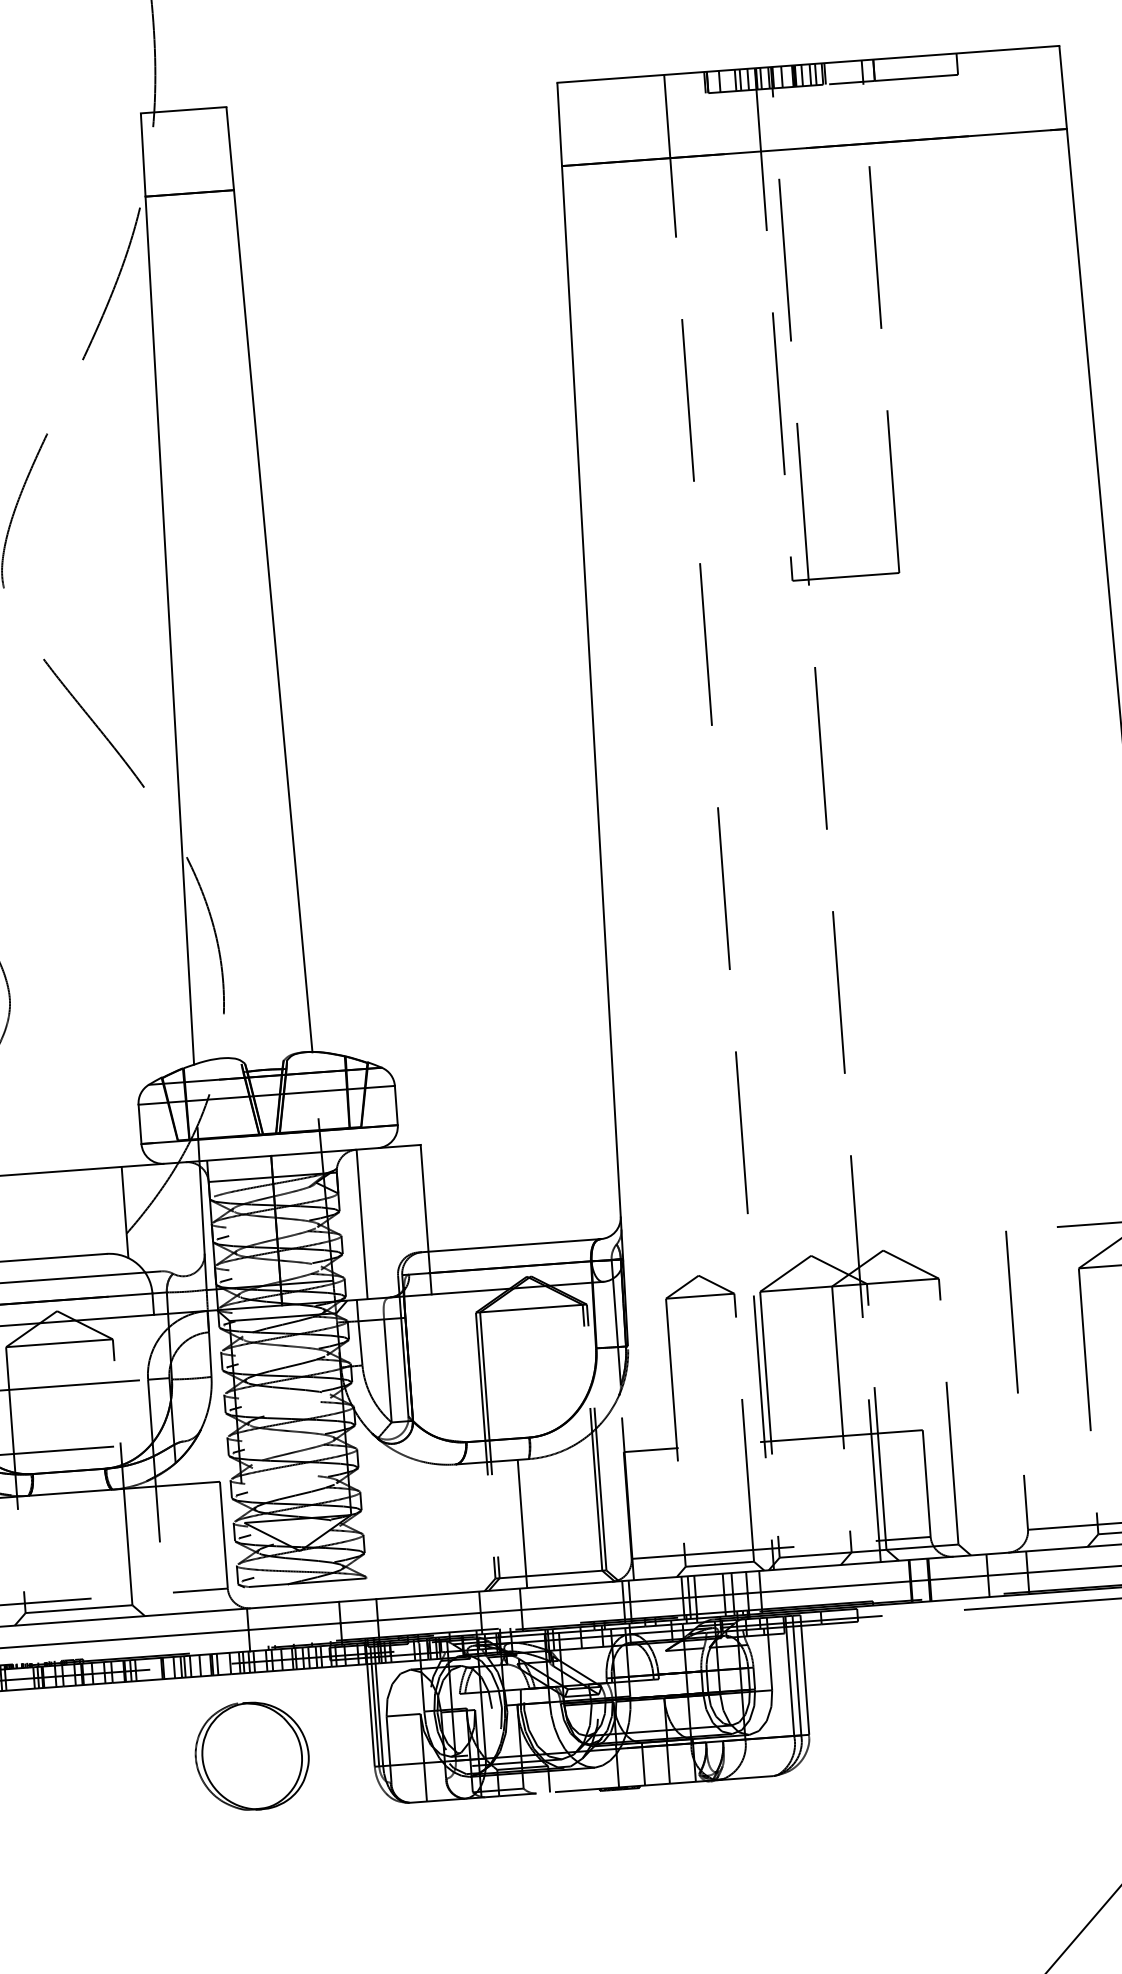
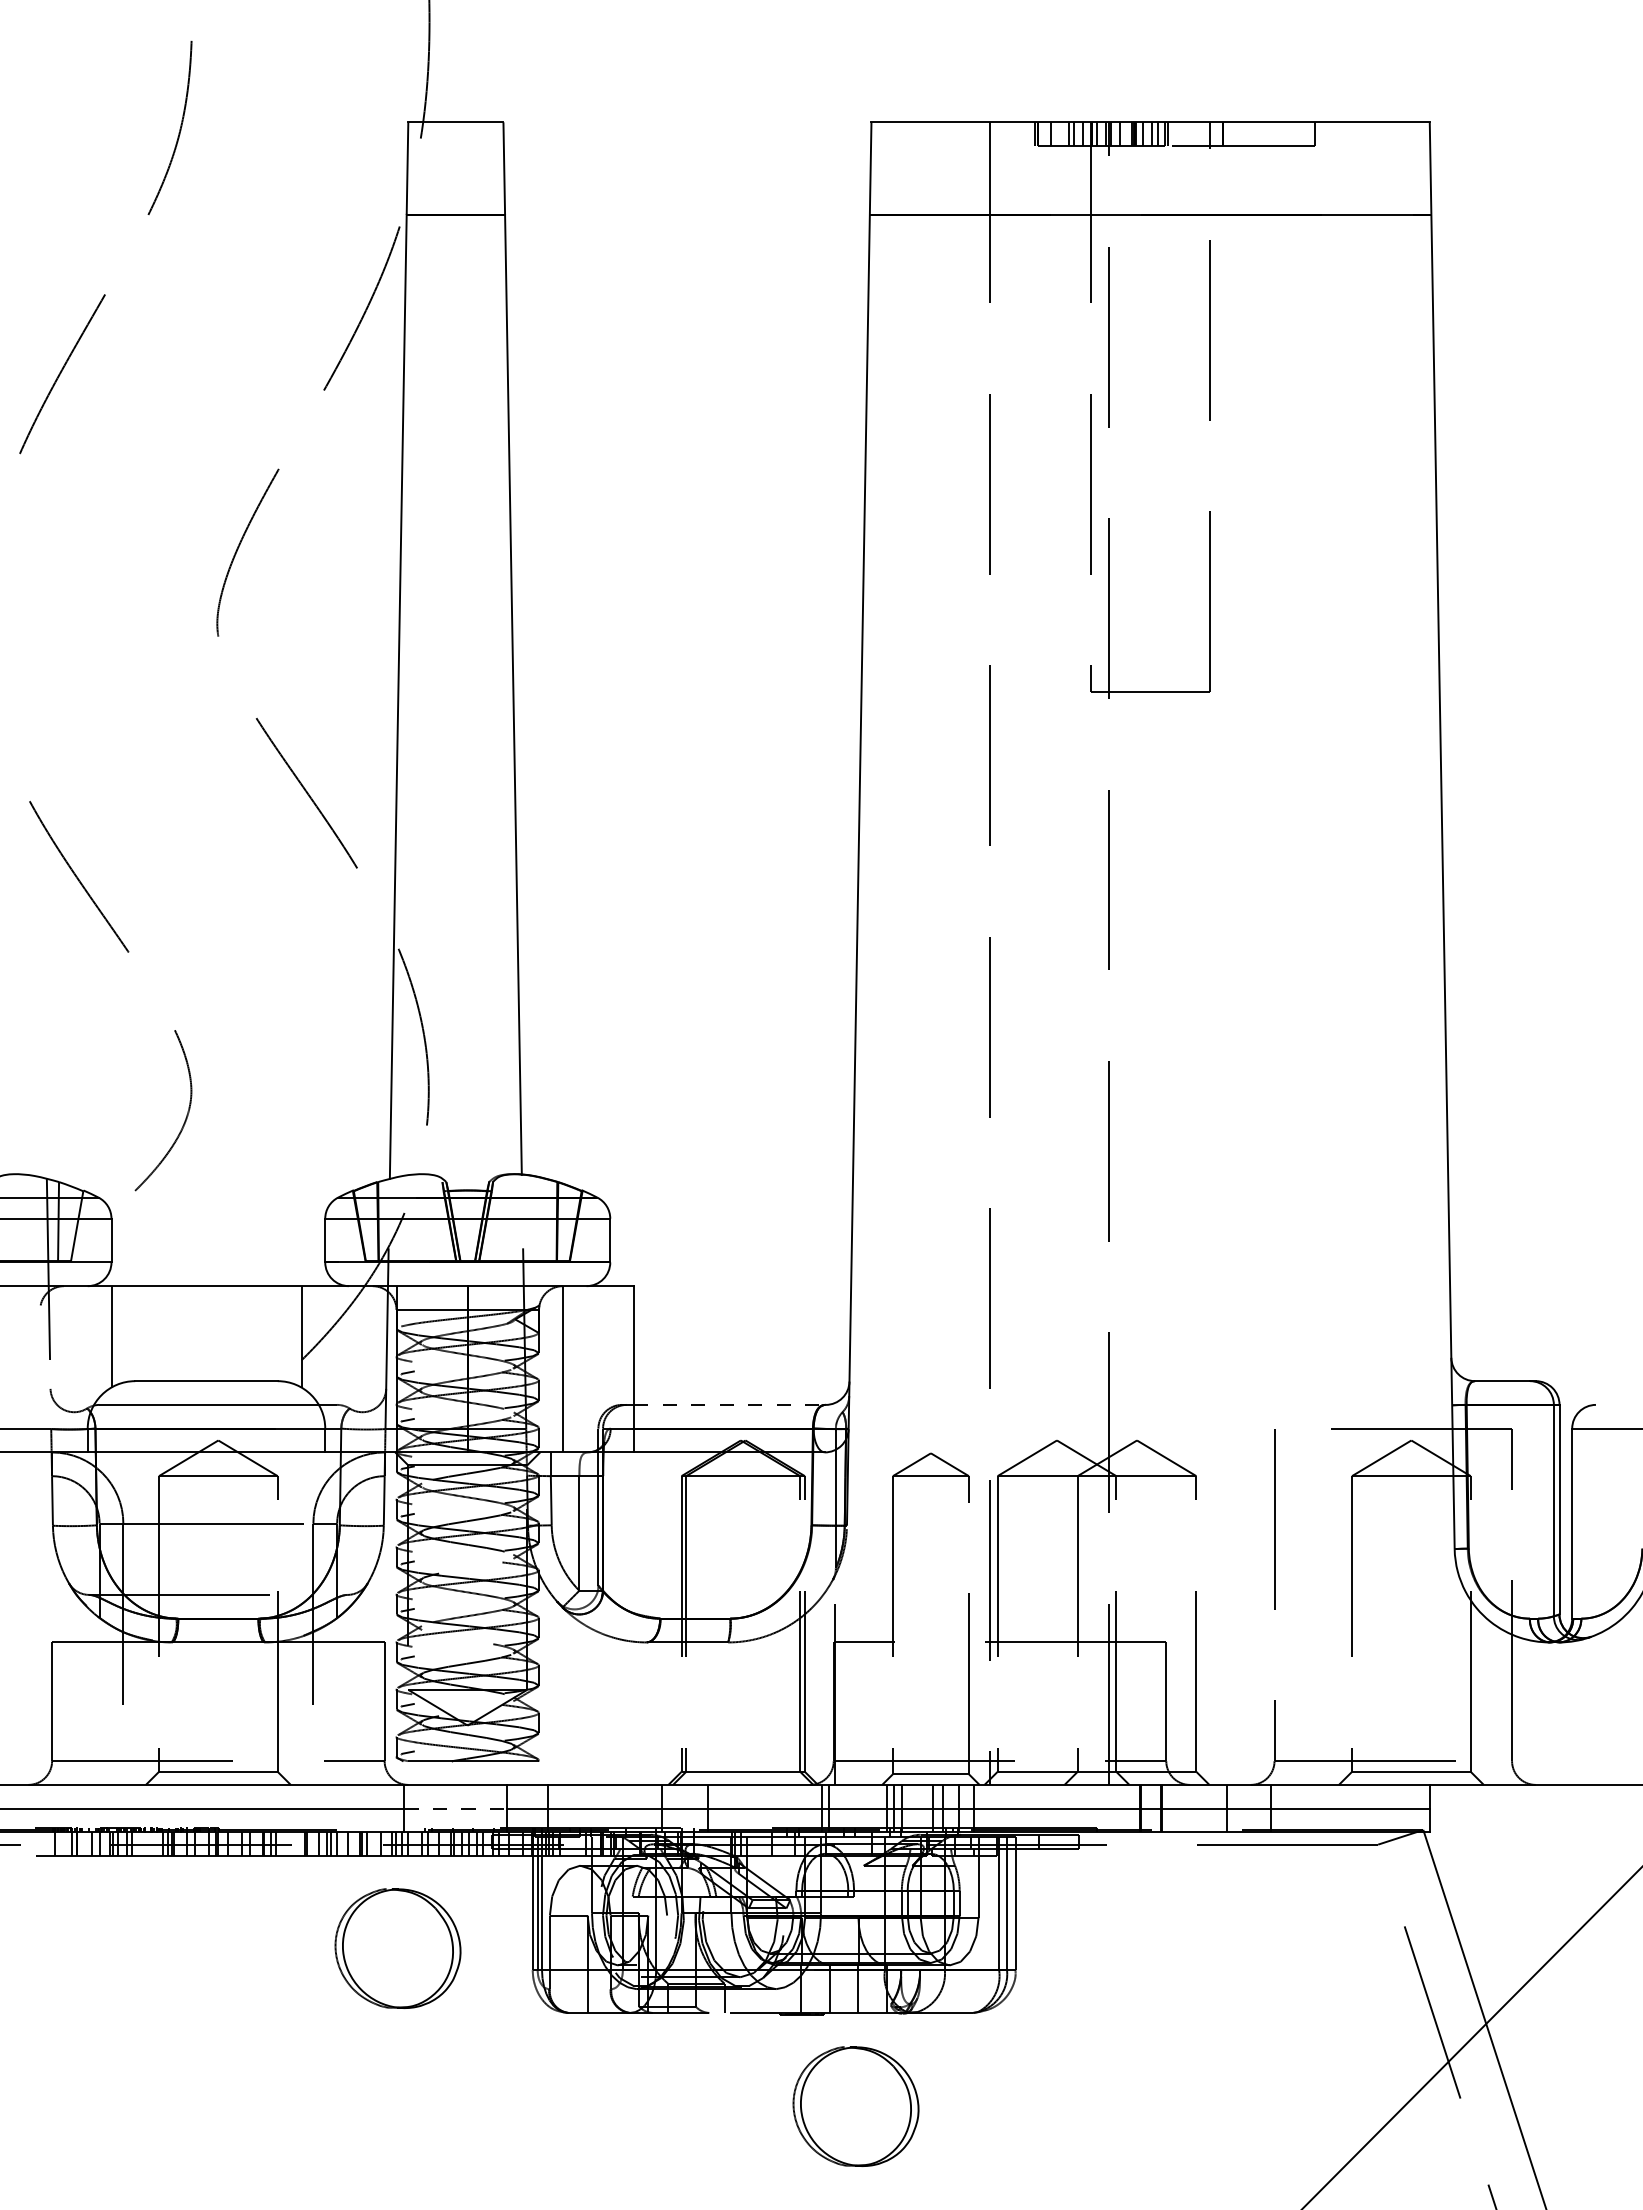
line: (514, 1245) -> (729, 1404), solid -> dashed
line: (522, 1523) -> (715, 1713), removed
line: (294, 1626) -> (455, 1808), solid -> dashed
part: (674, 1867) -> (855, 2106), added

